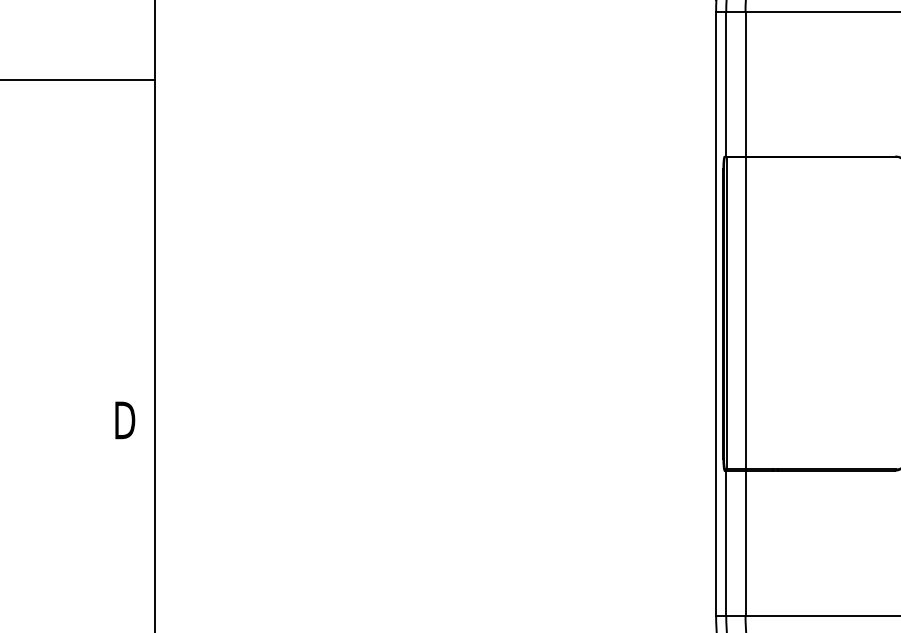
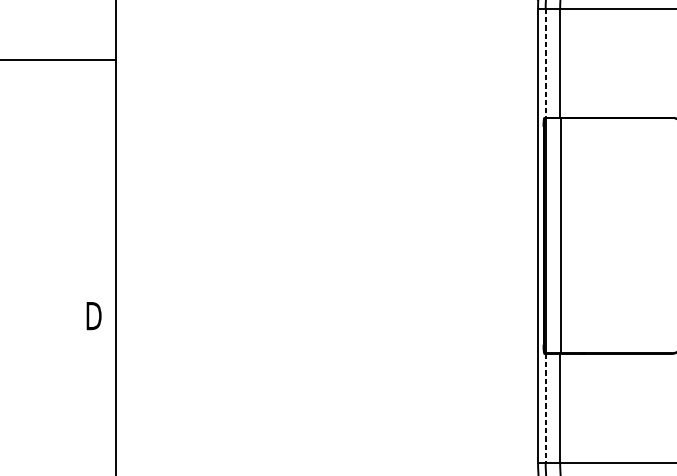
line: (726, 84) -> (545, 63), solid -> dashed
line: (726, 543) -> (545, 408), solid -> dashed

